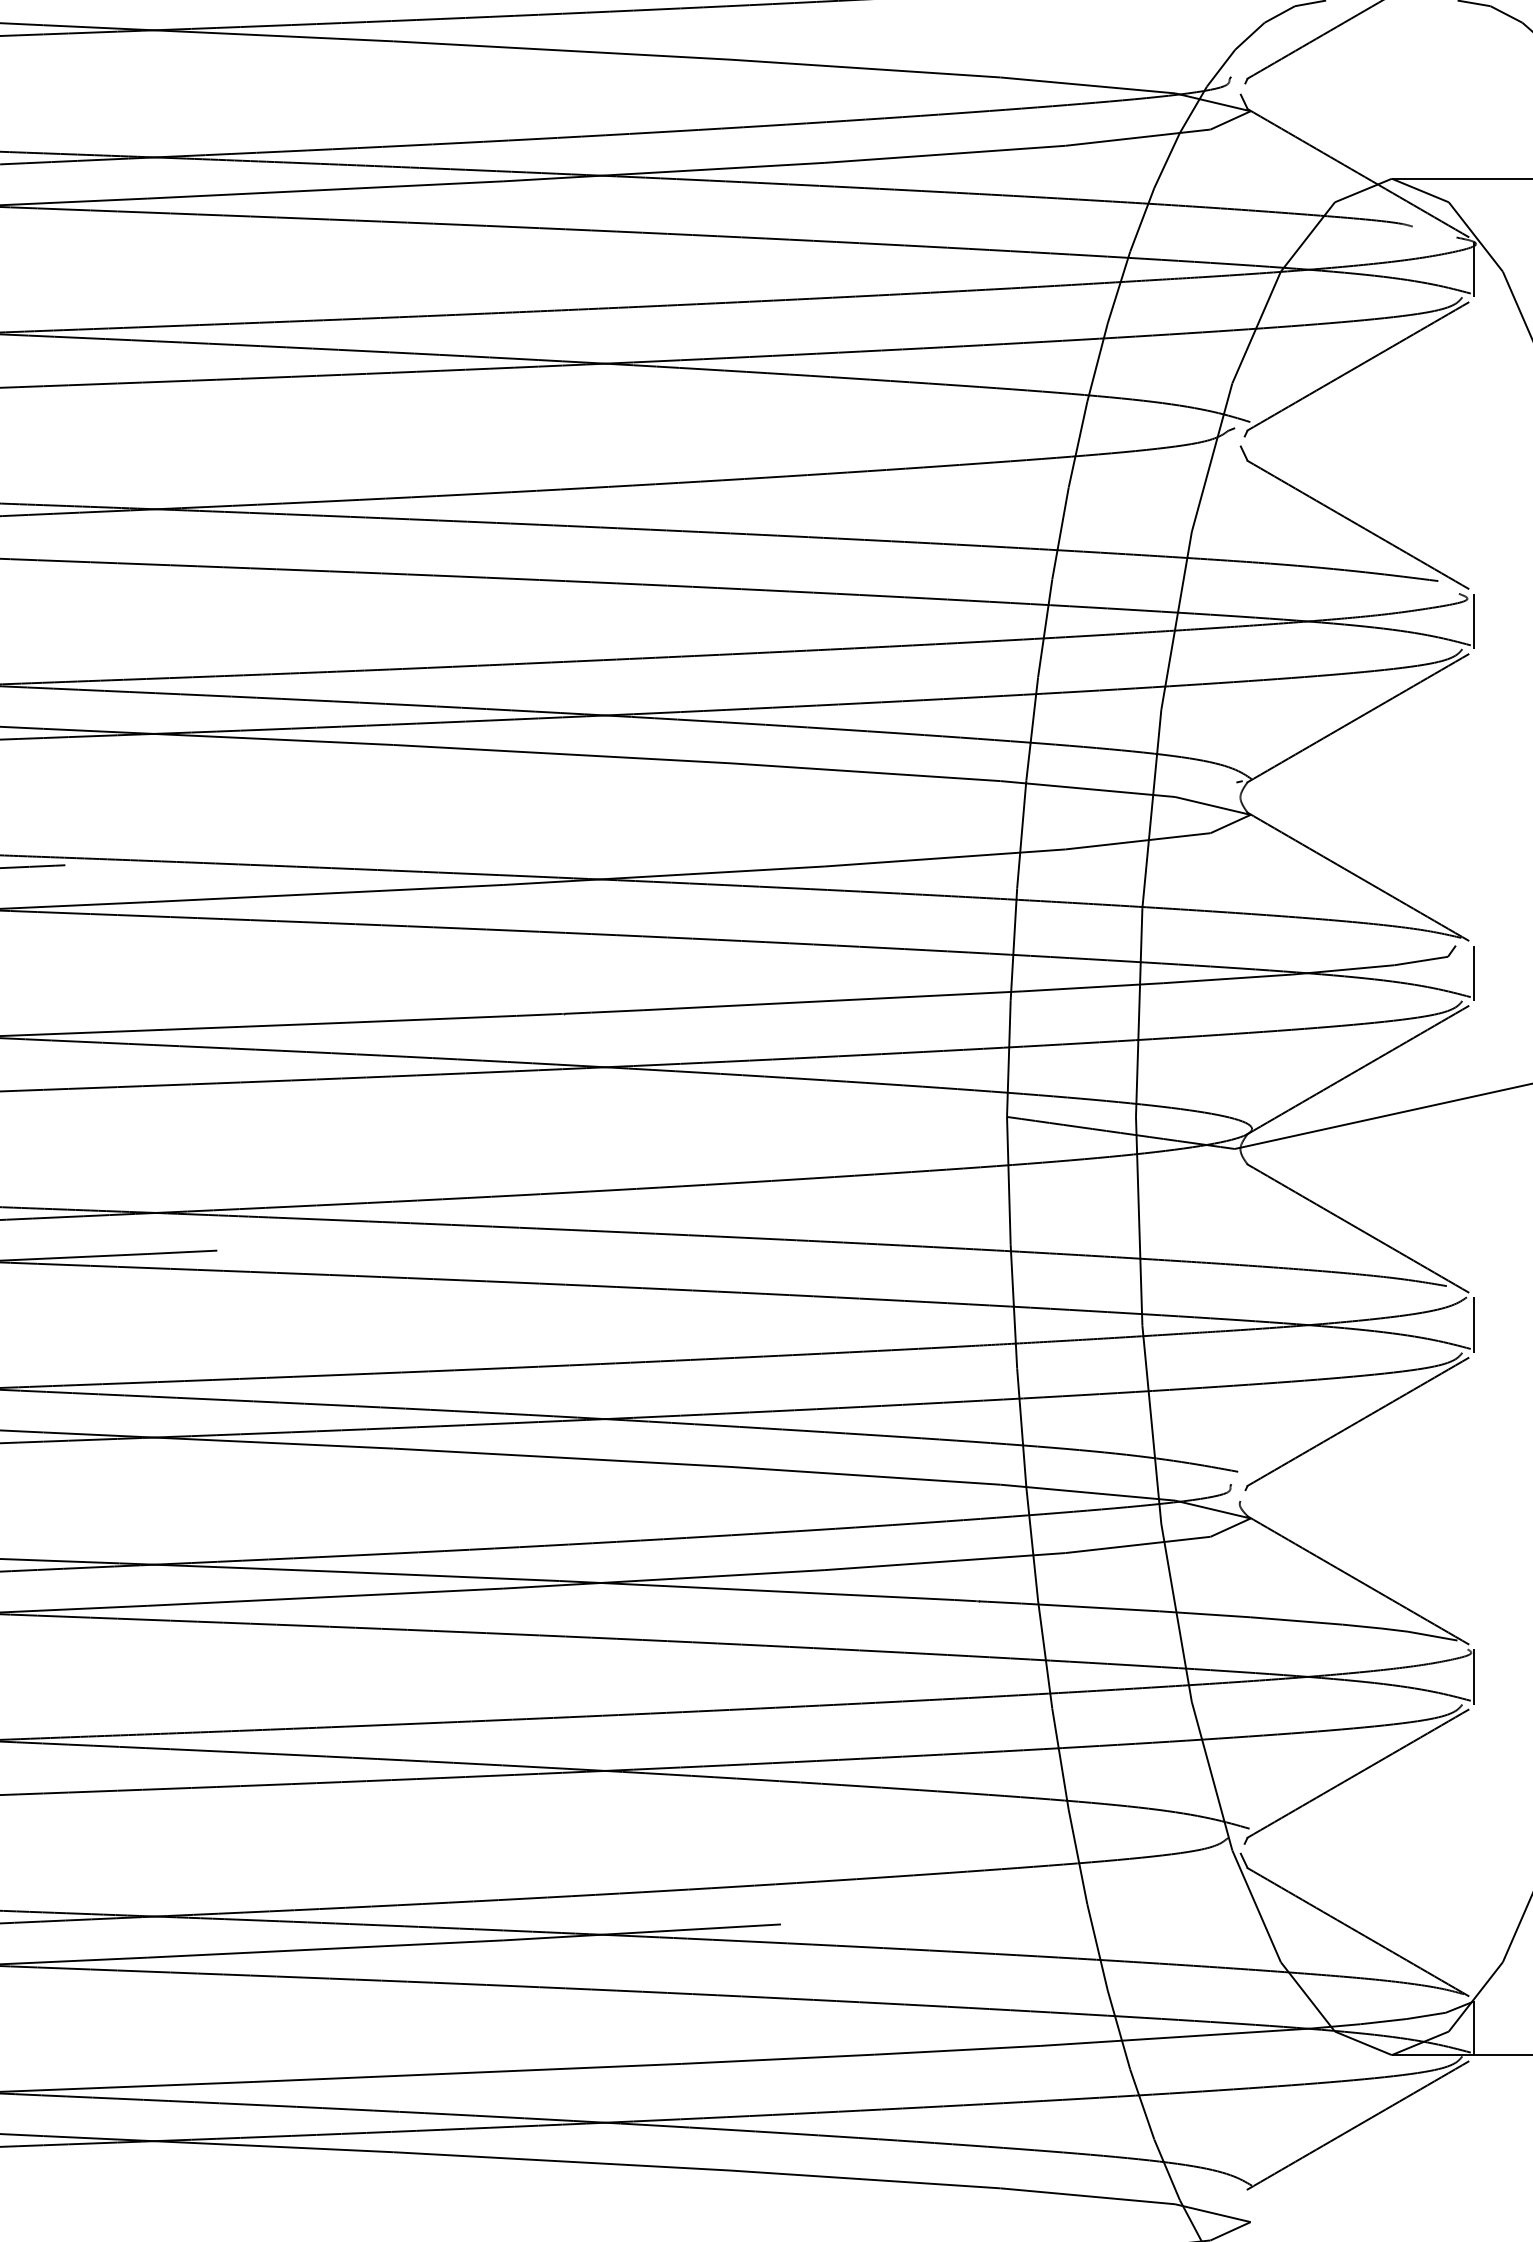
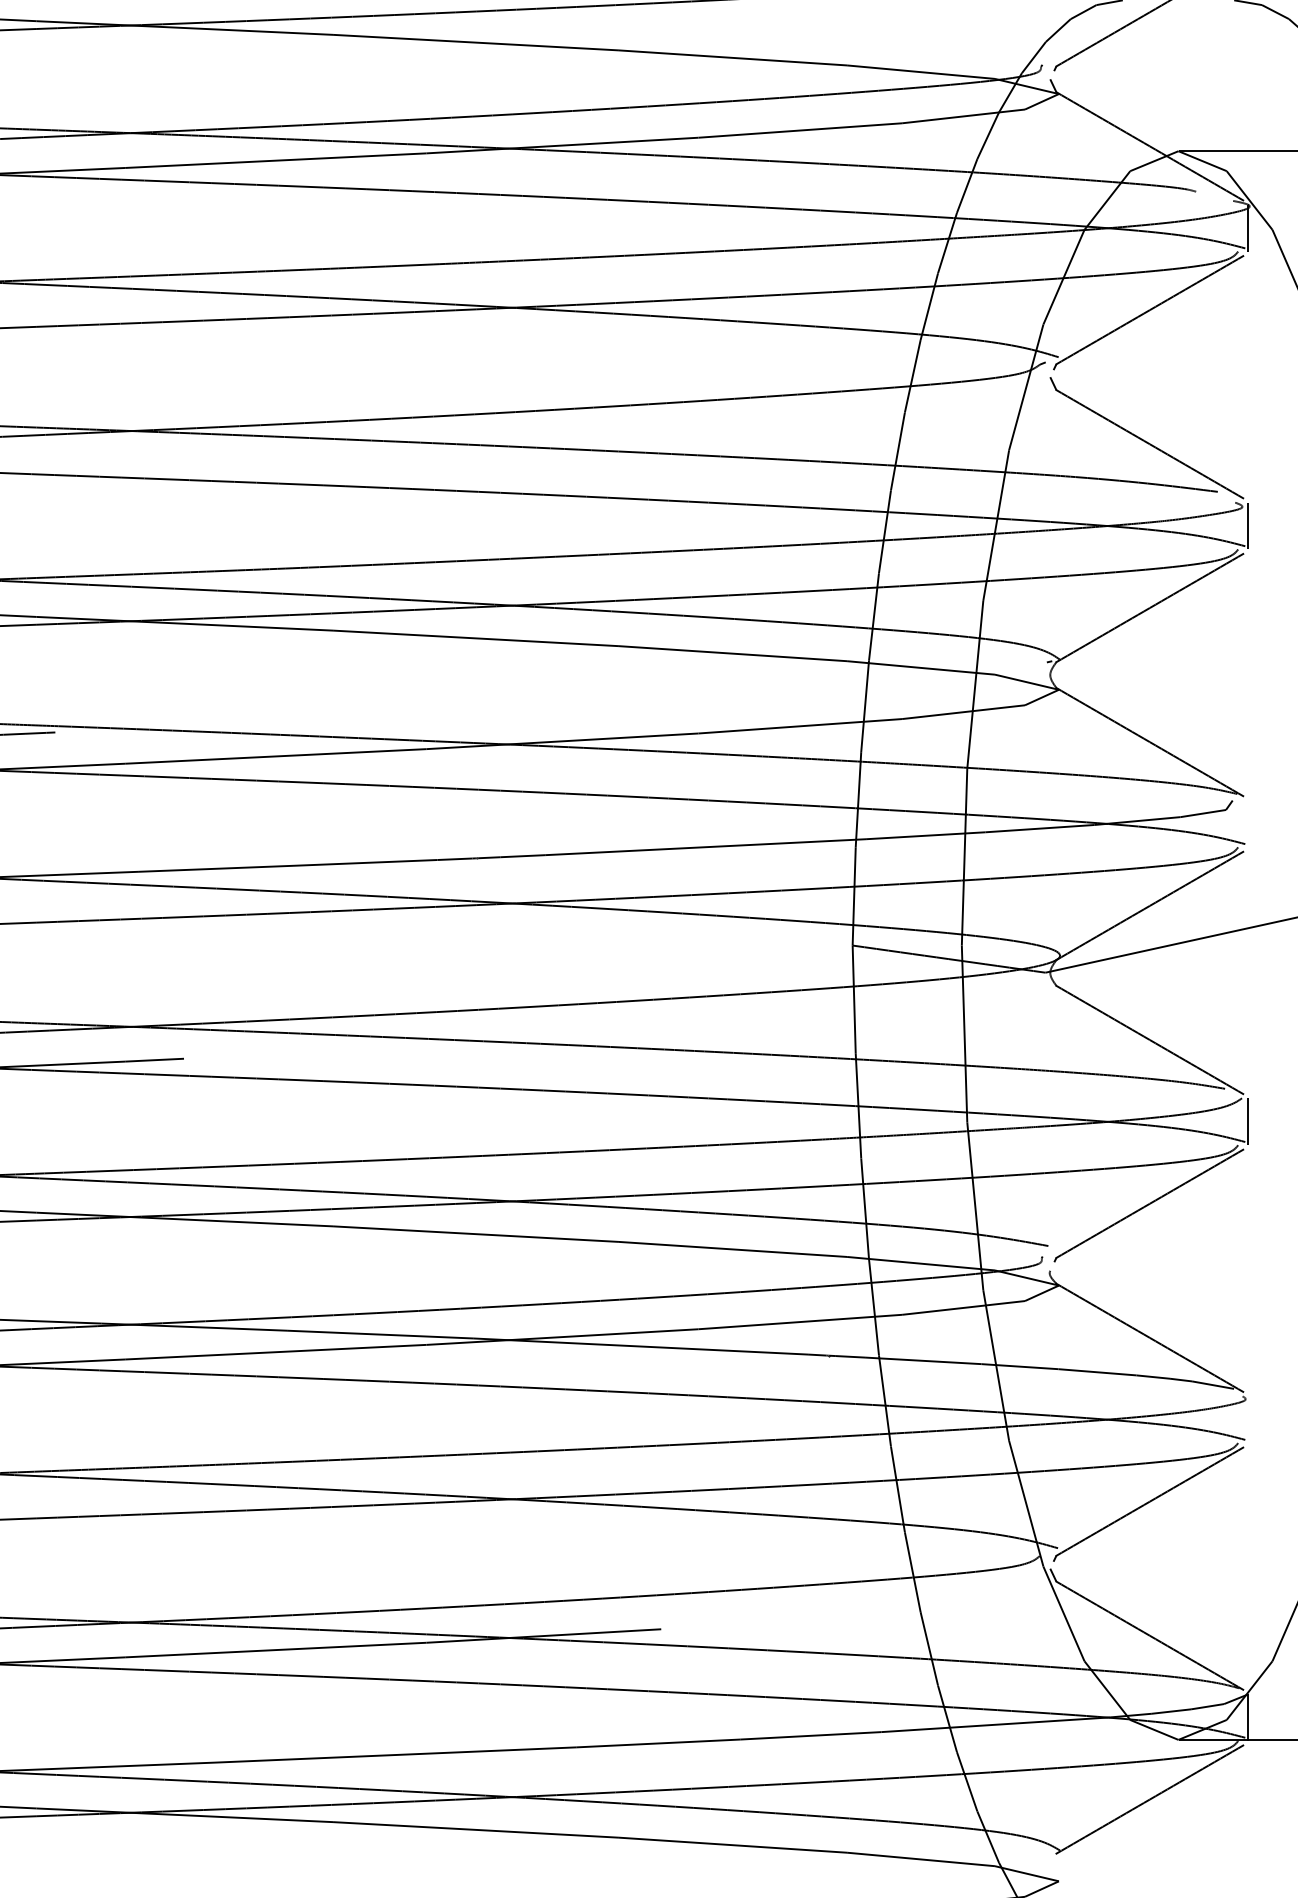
line: (1473, 972) -> (1247, 823), removed
line: (1473, 1676) -> (1247, 1419), removed

